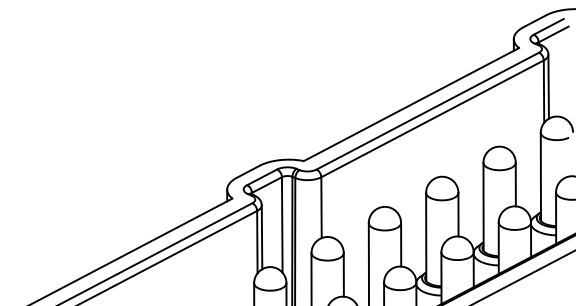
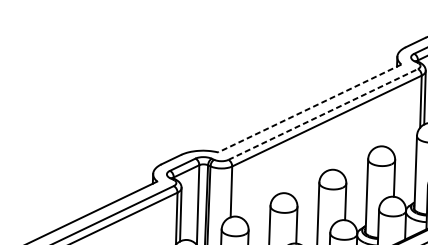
line: (411, 104) -> (309, 108), solid -> dashed
line: (427, 111) -> (322, 114), solid -> dashed

